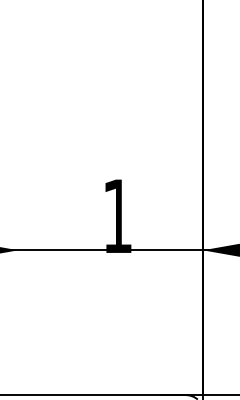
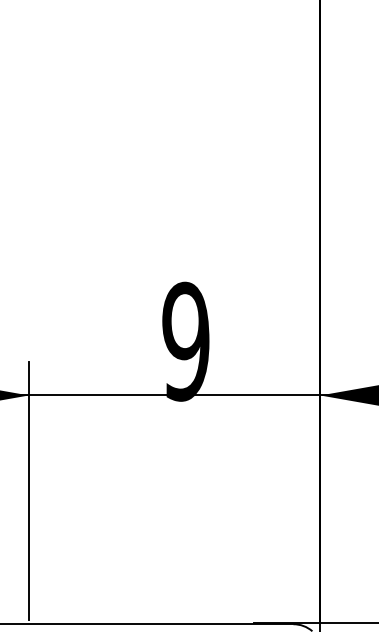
text: (117, 216) -> (185, 342), 1 -> 9
line: (18, 310) -> (29, 490), added

